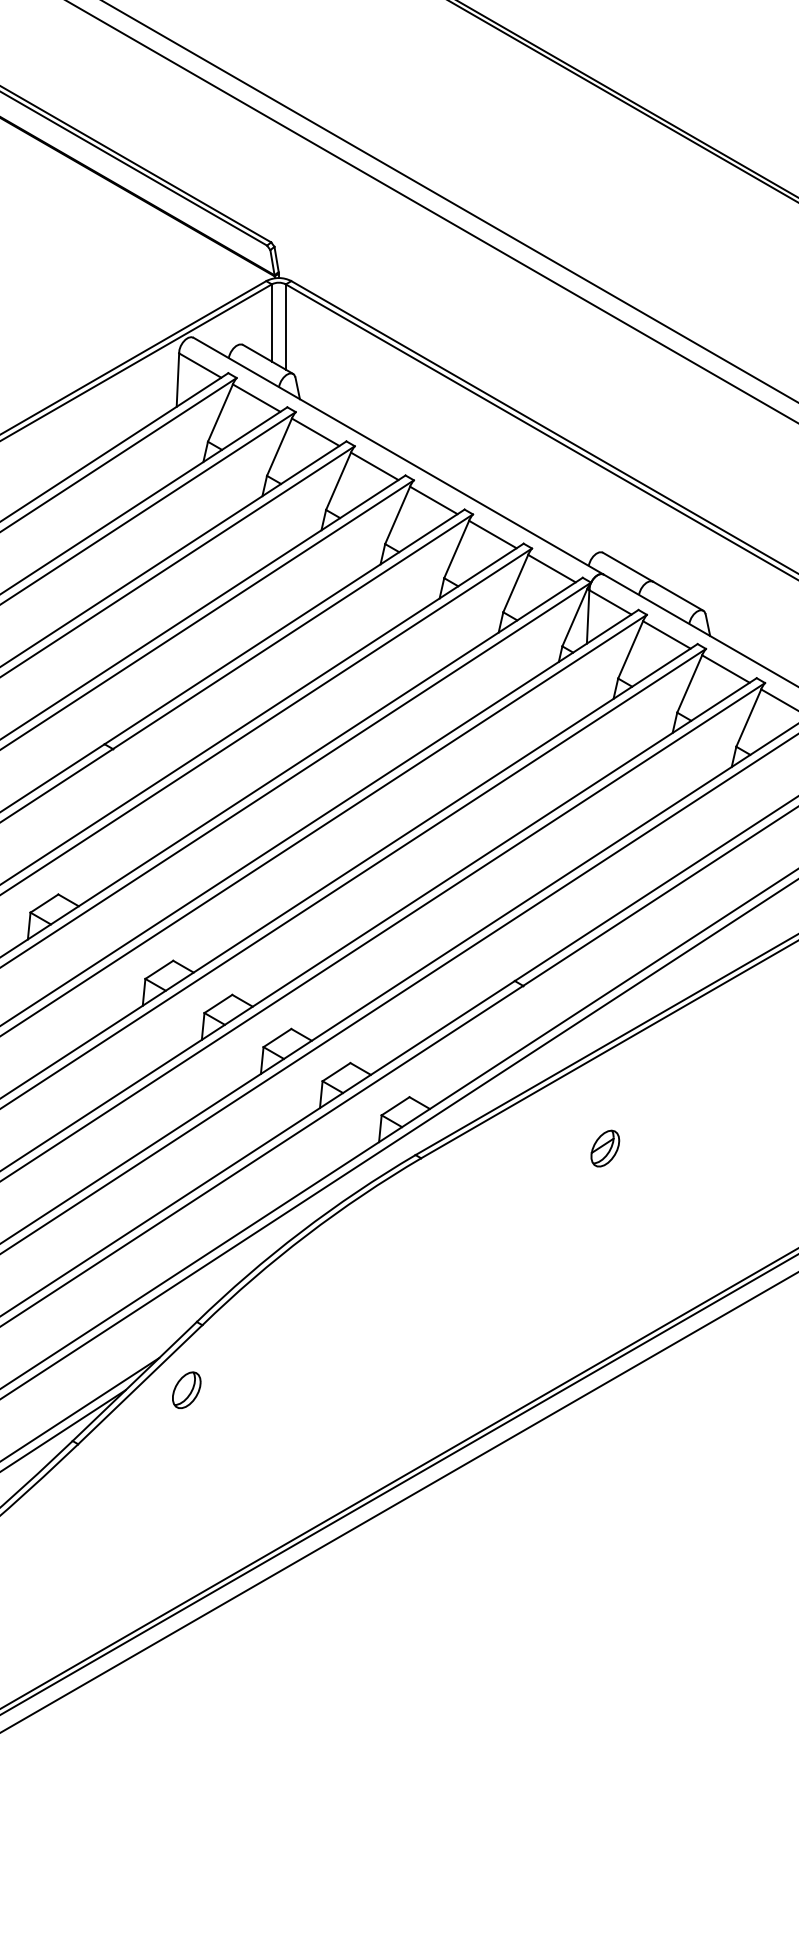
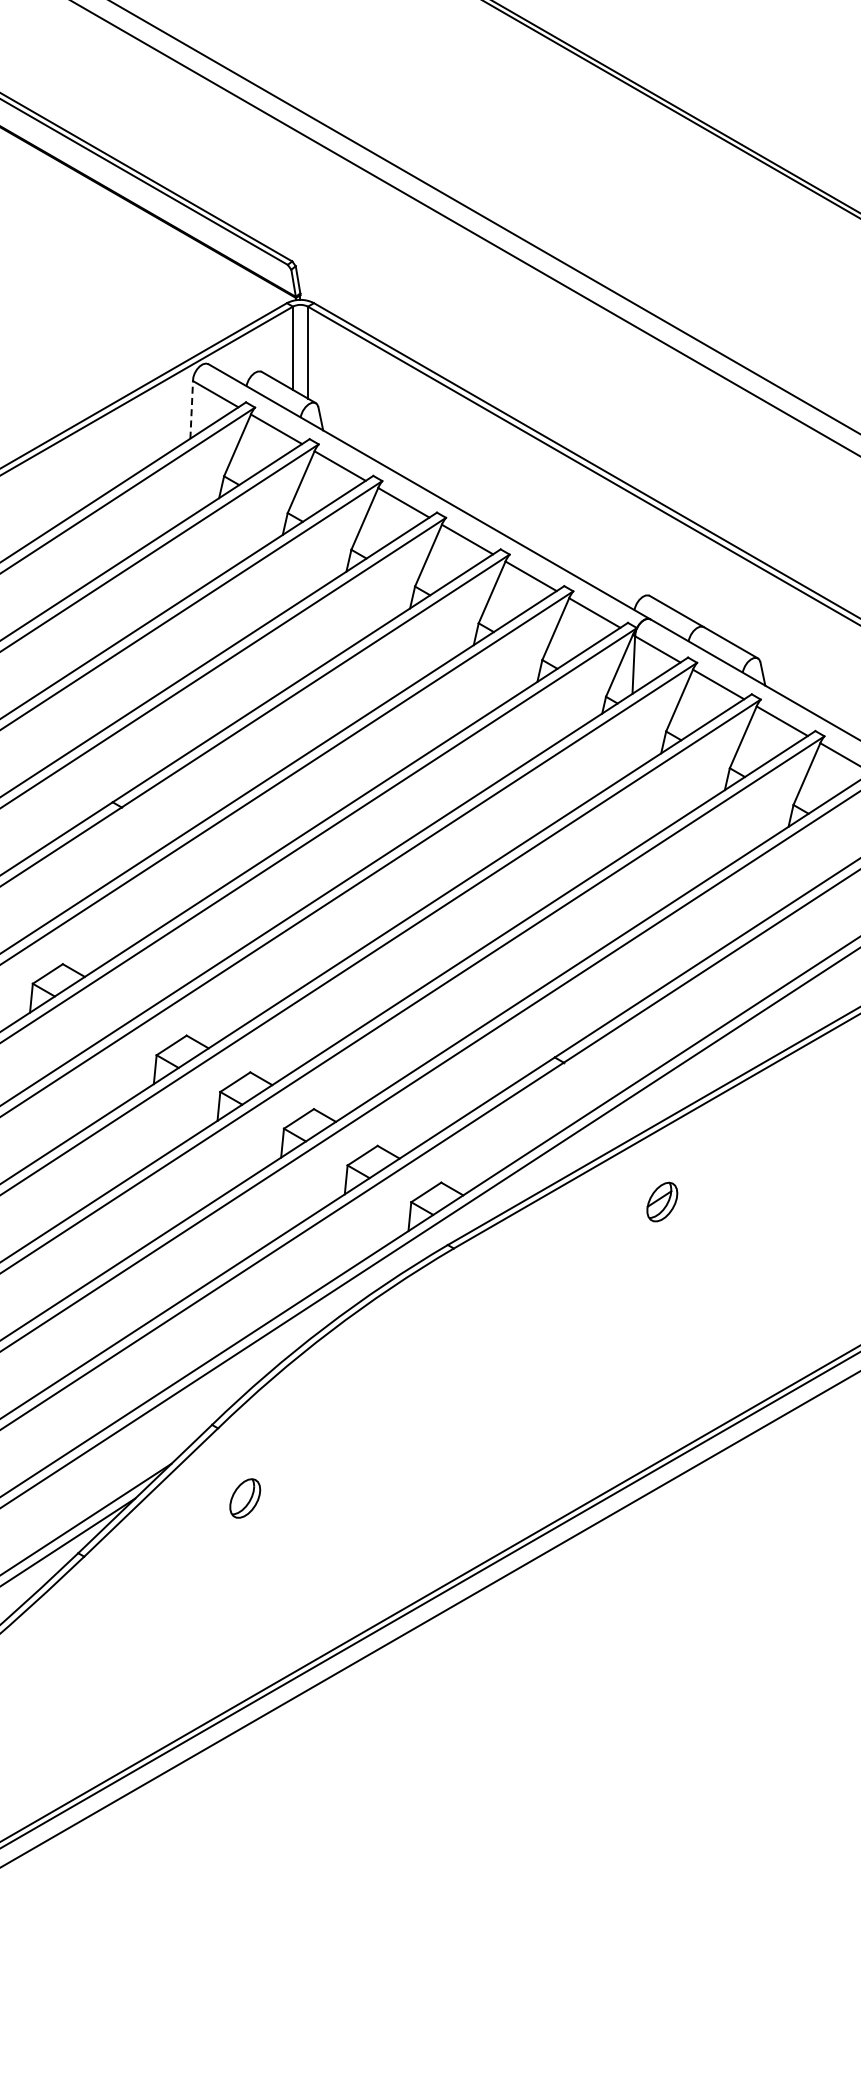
line: (177, 379) -> (191, 409), solid -> dashed
part: (605, 1148) -> (662, 1201), moved
part: (187, 1390) -> (245, 1498), moved

